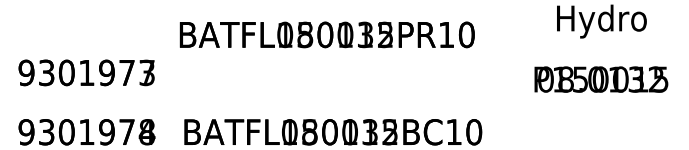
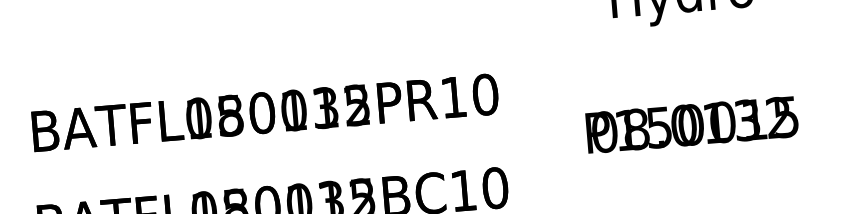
text: (326, 34) -> (264, 112), moved
text: (601, 79) -> (692, 124), moved

